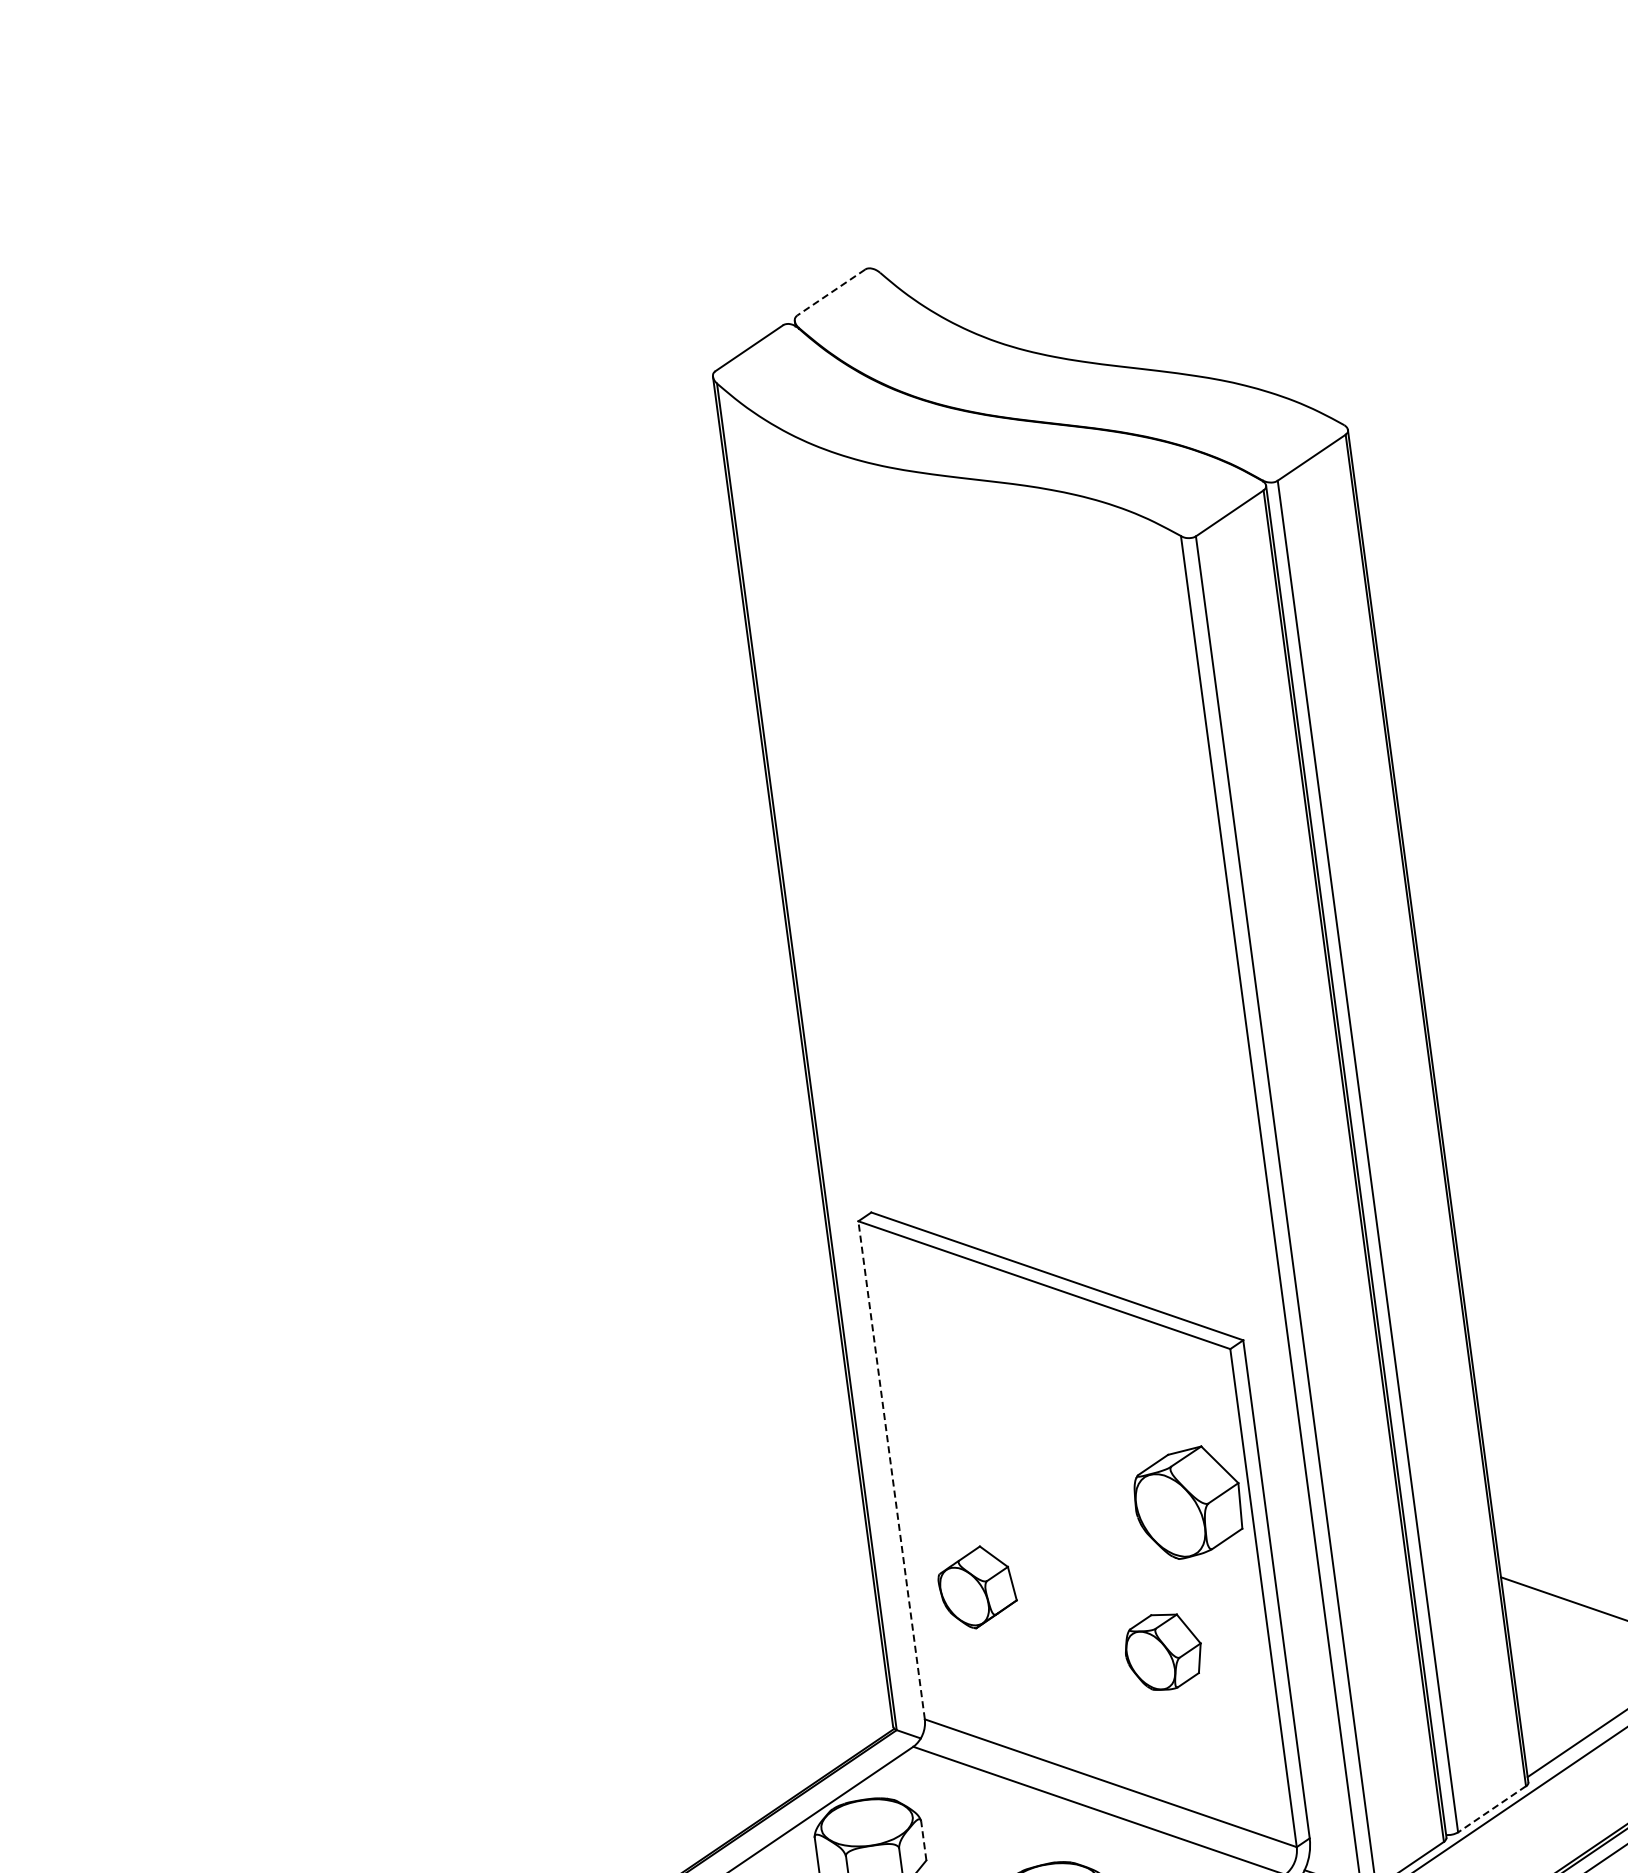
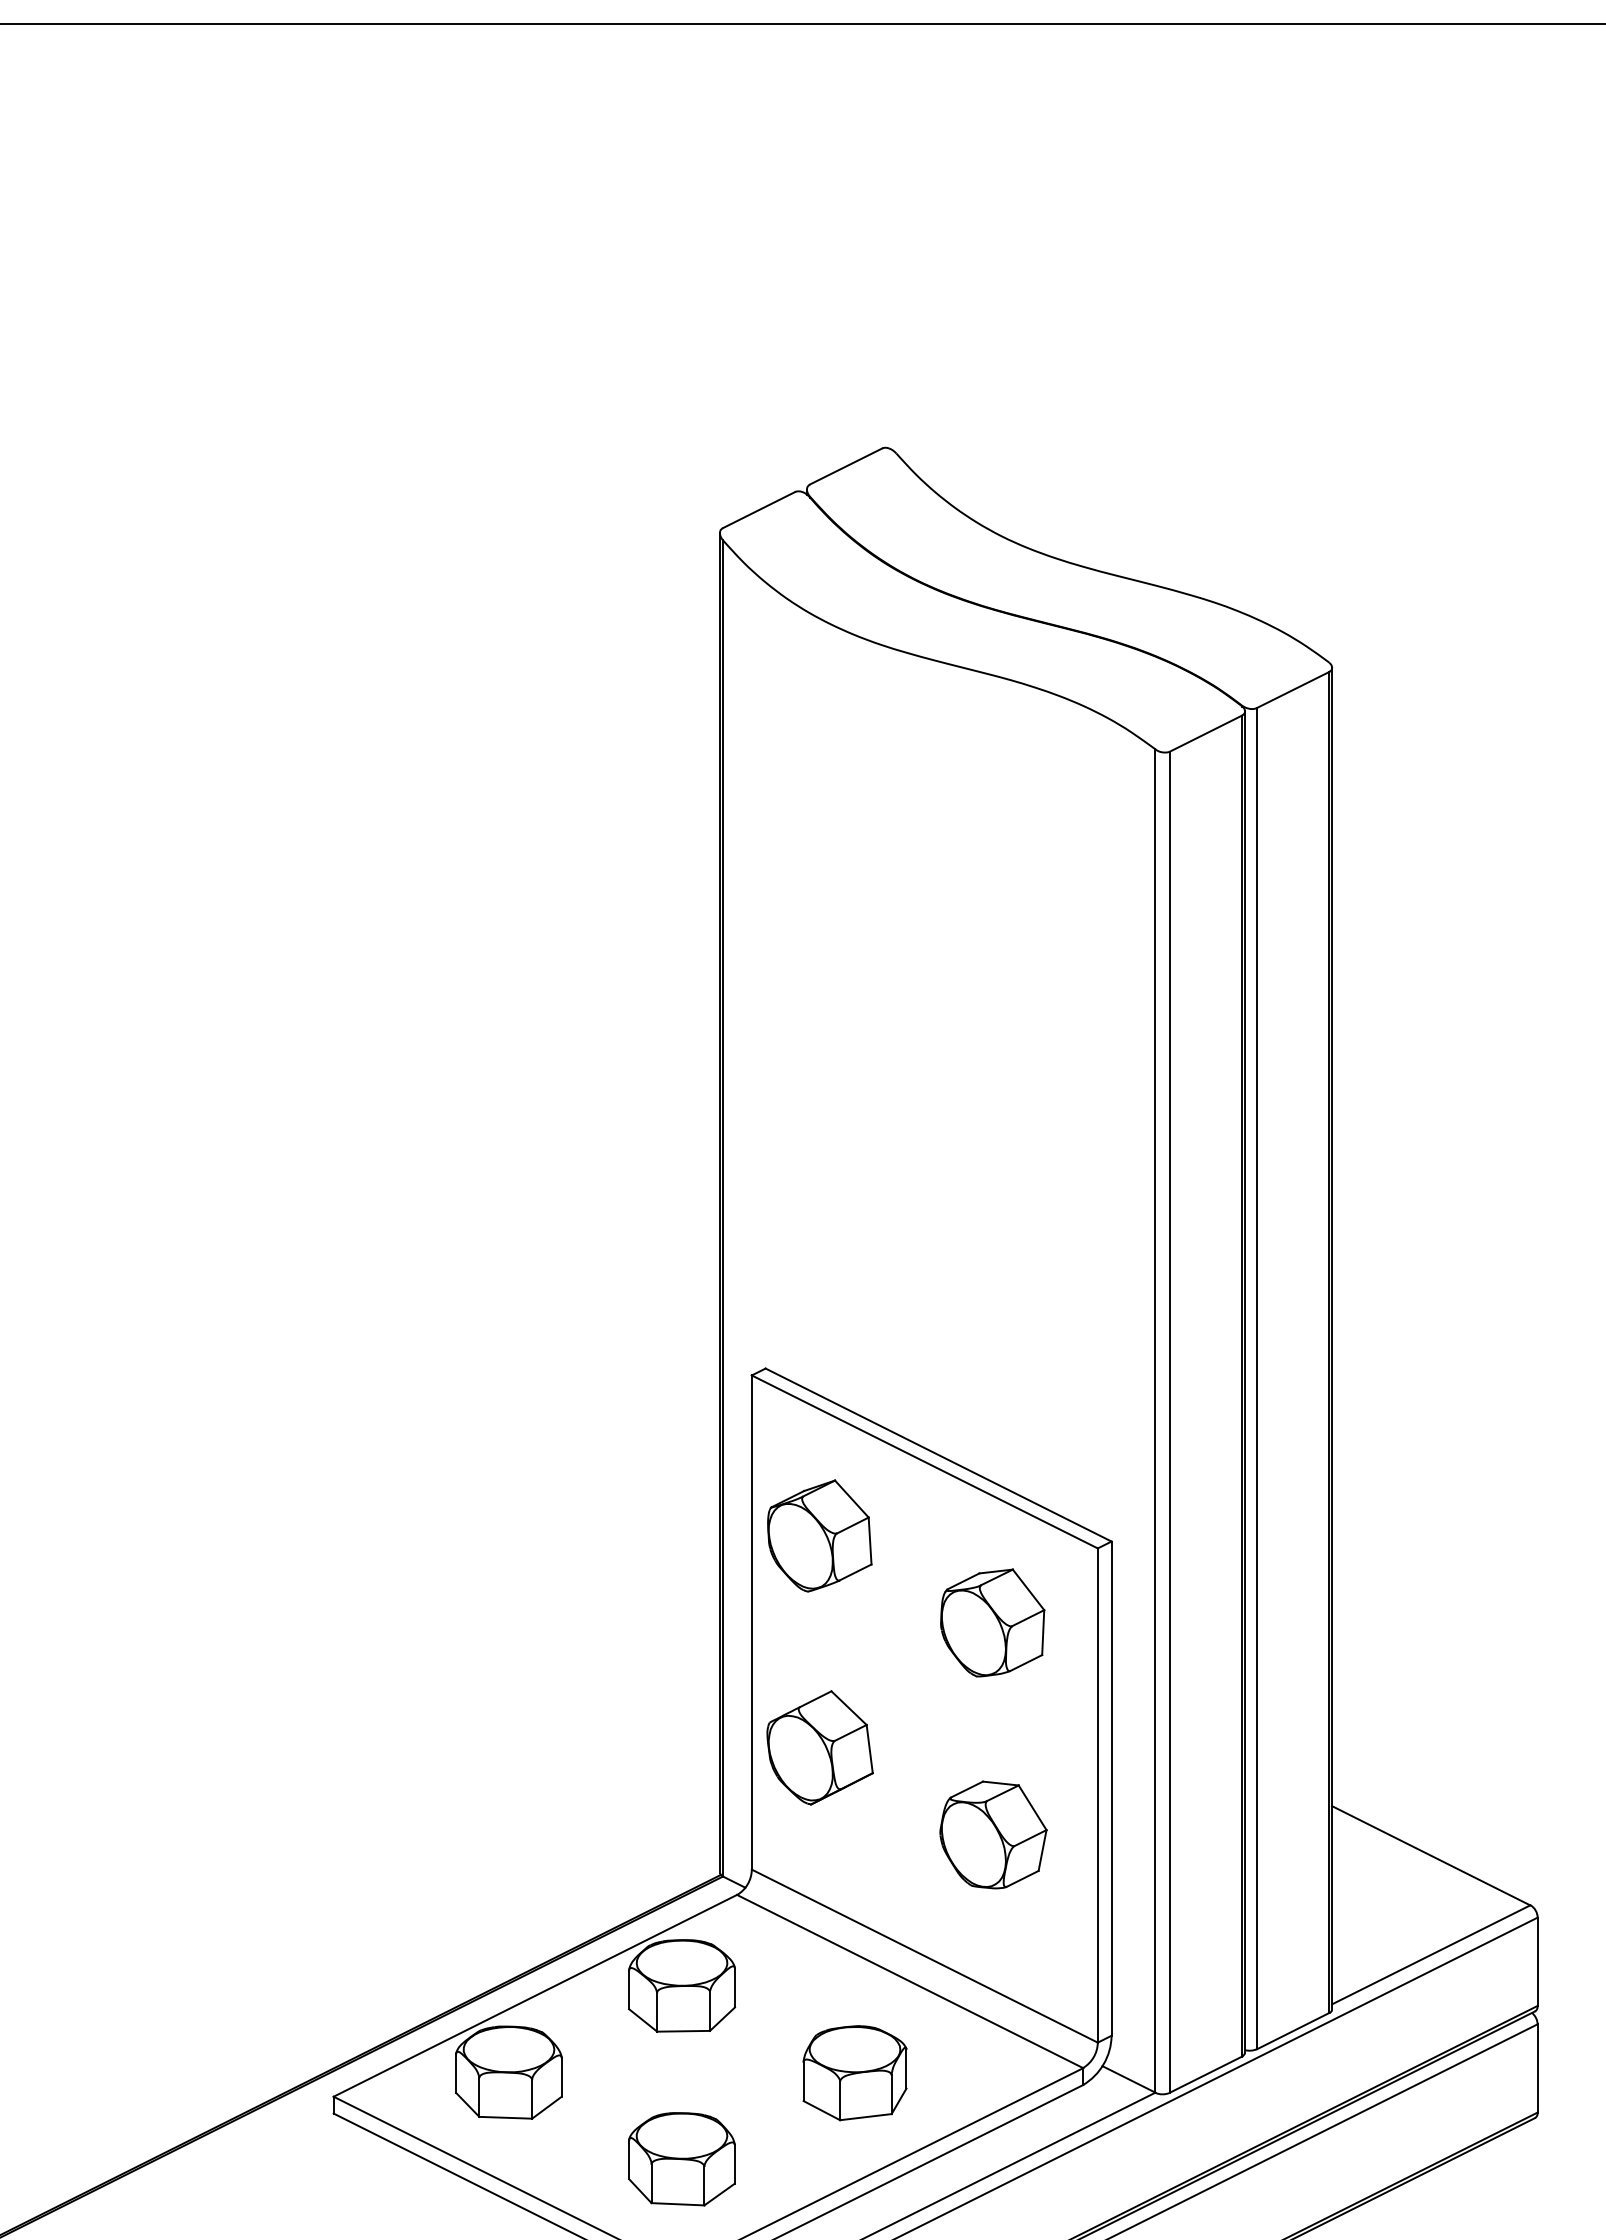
line: (830, 292) -> (845, 466), dashed -> solid
part: (948, 1373) -> (819, 1535), added
line: (891, 1470) -> (751, 1622), dashed -> solid
part: (1187, 1502) -> (992, 1622), moved
part: (976, 1587) -> (819, 1747), size x1.43
part: (1163, 1651) -> (993, 1834), size x1.43
line: (1491, 1809) -> (1292, 2031), dashed -> solid
line: (924, 1840) -> (735, 1987), dashed -> solid

